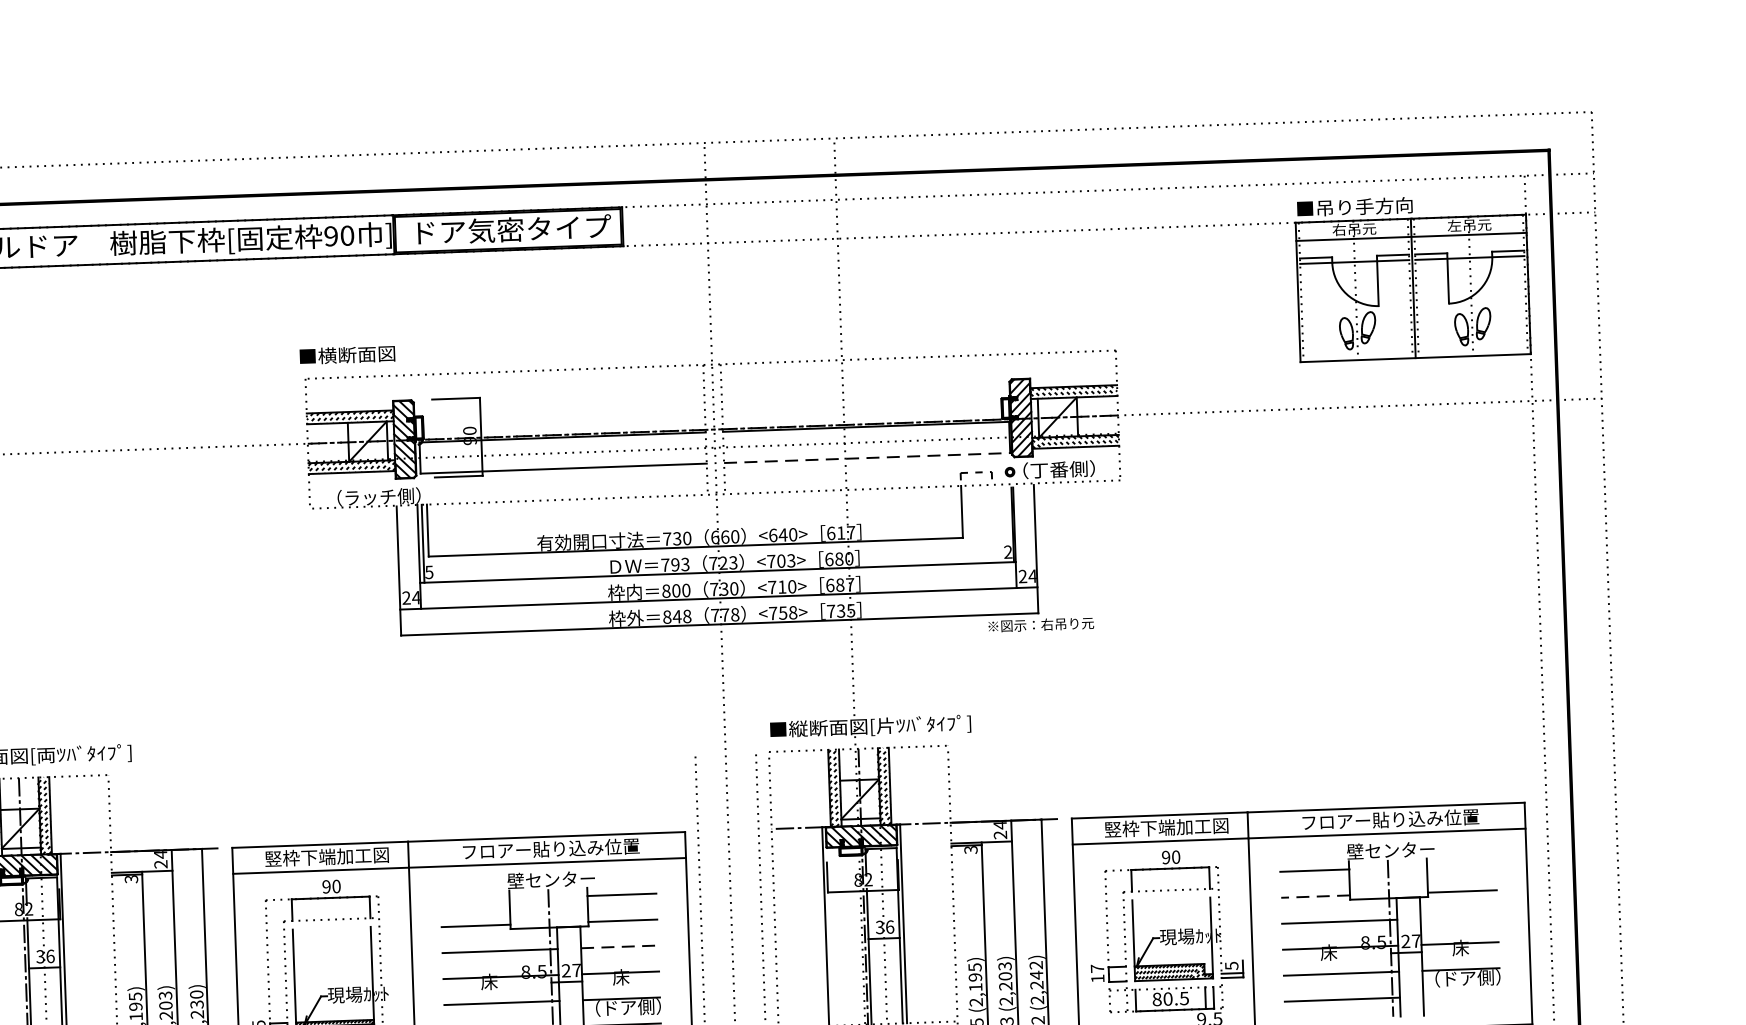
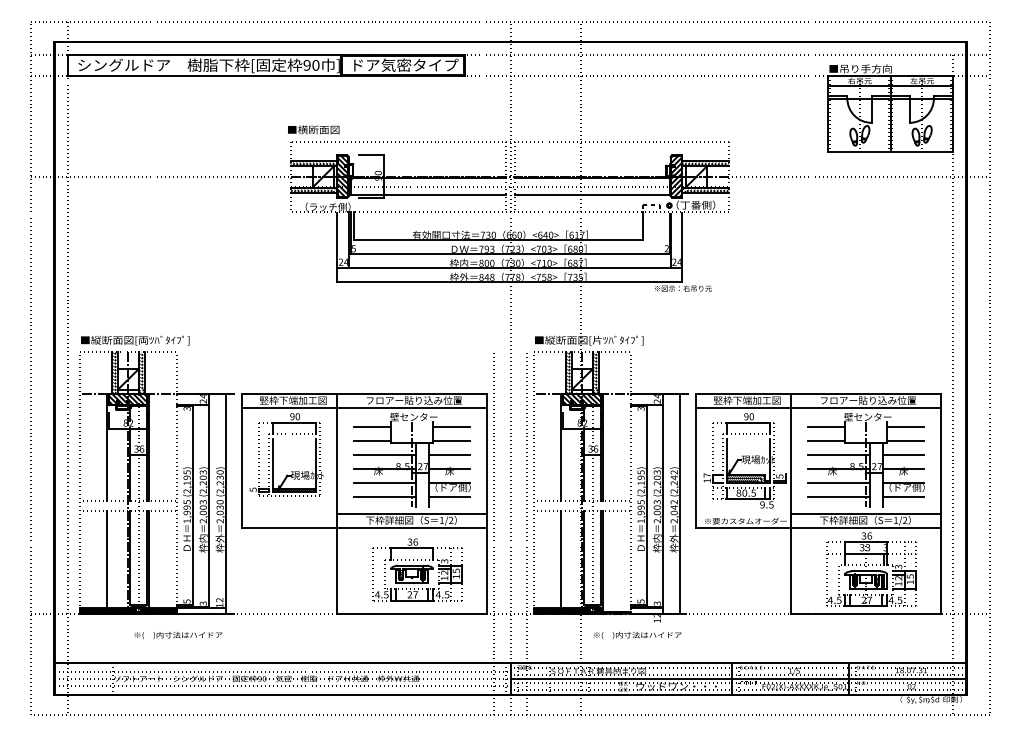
line: (867, 458) -> (592, 195), dashed -> solid
line: (1460, 865) -> (905, 426), added
line: (1315, 896) -> (826, 440), dashed -> solid
line: (475, 899) -> (372, 426), added
line: (1459, 917) -> (903, 454), added
line: (619, 946) -> (449, 454), dashed -> solid
line: (1461, 994) -> (903, 496), added

